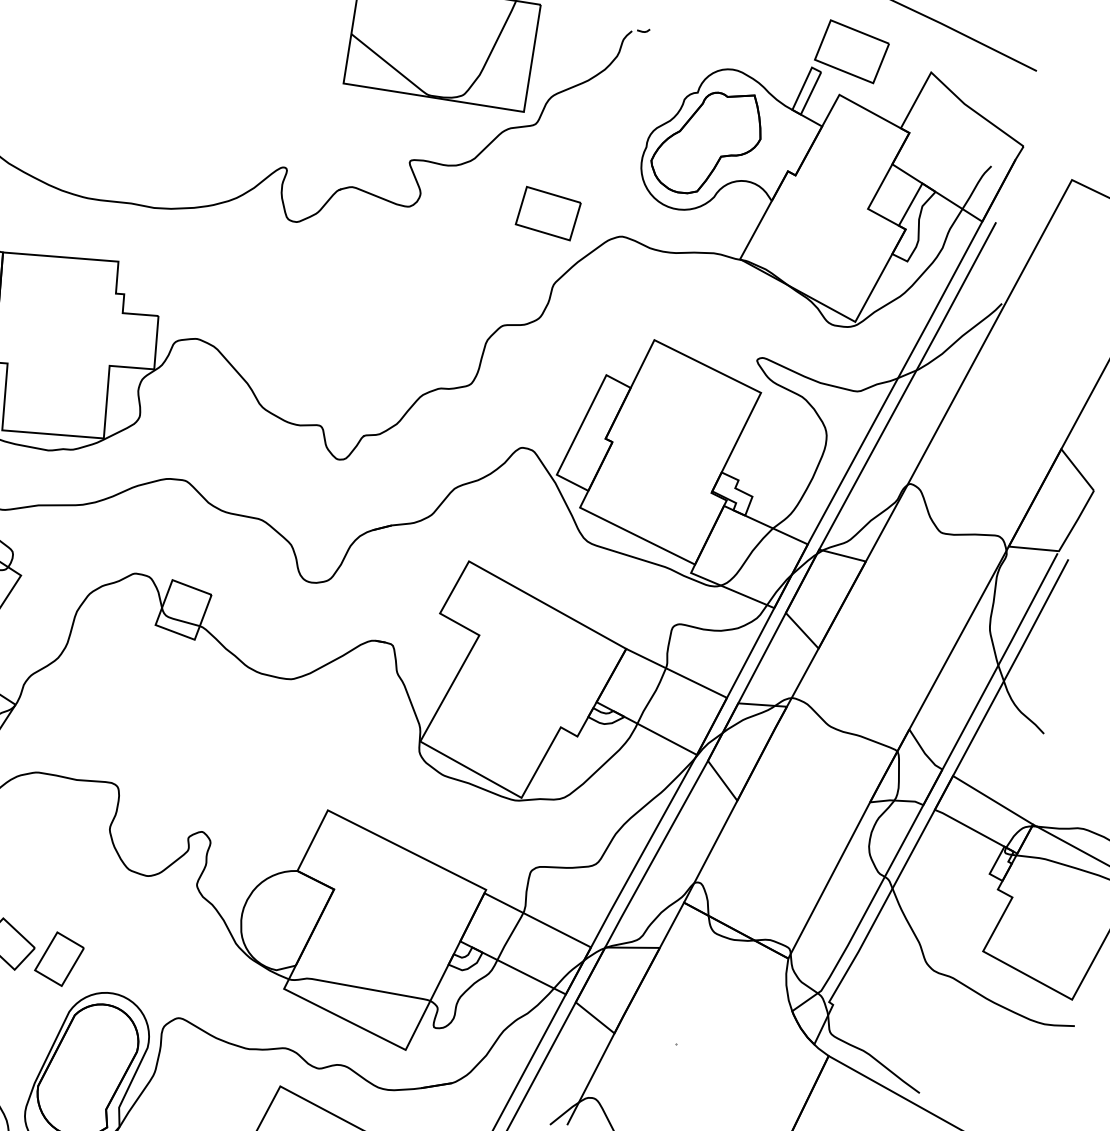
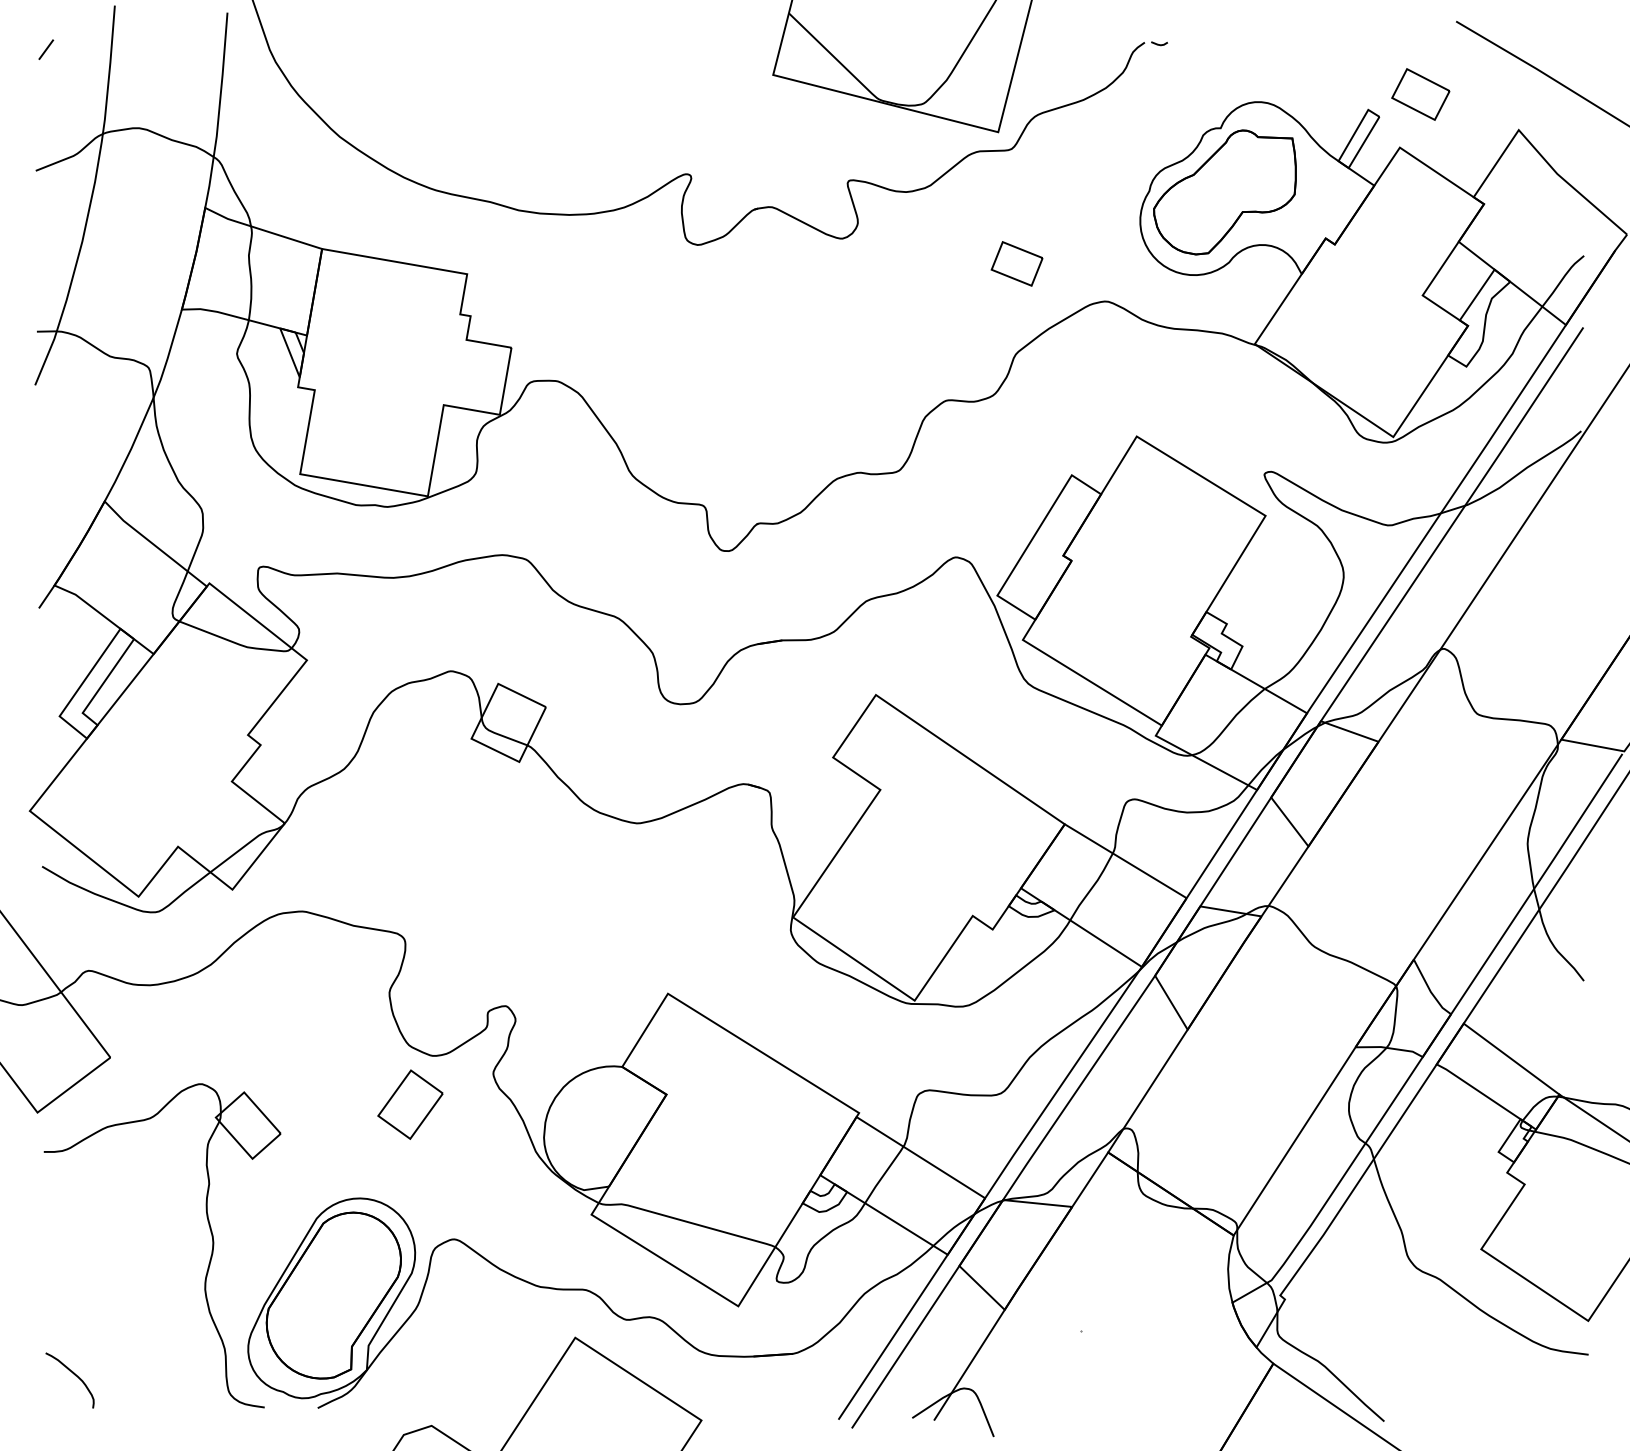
part: (851, 51) -> (1420, 94), size x0.6
part: (547, 213) -> (1016, 263), size x0.6
part: (59, 959) -> (410, 1104), moved

